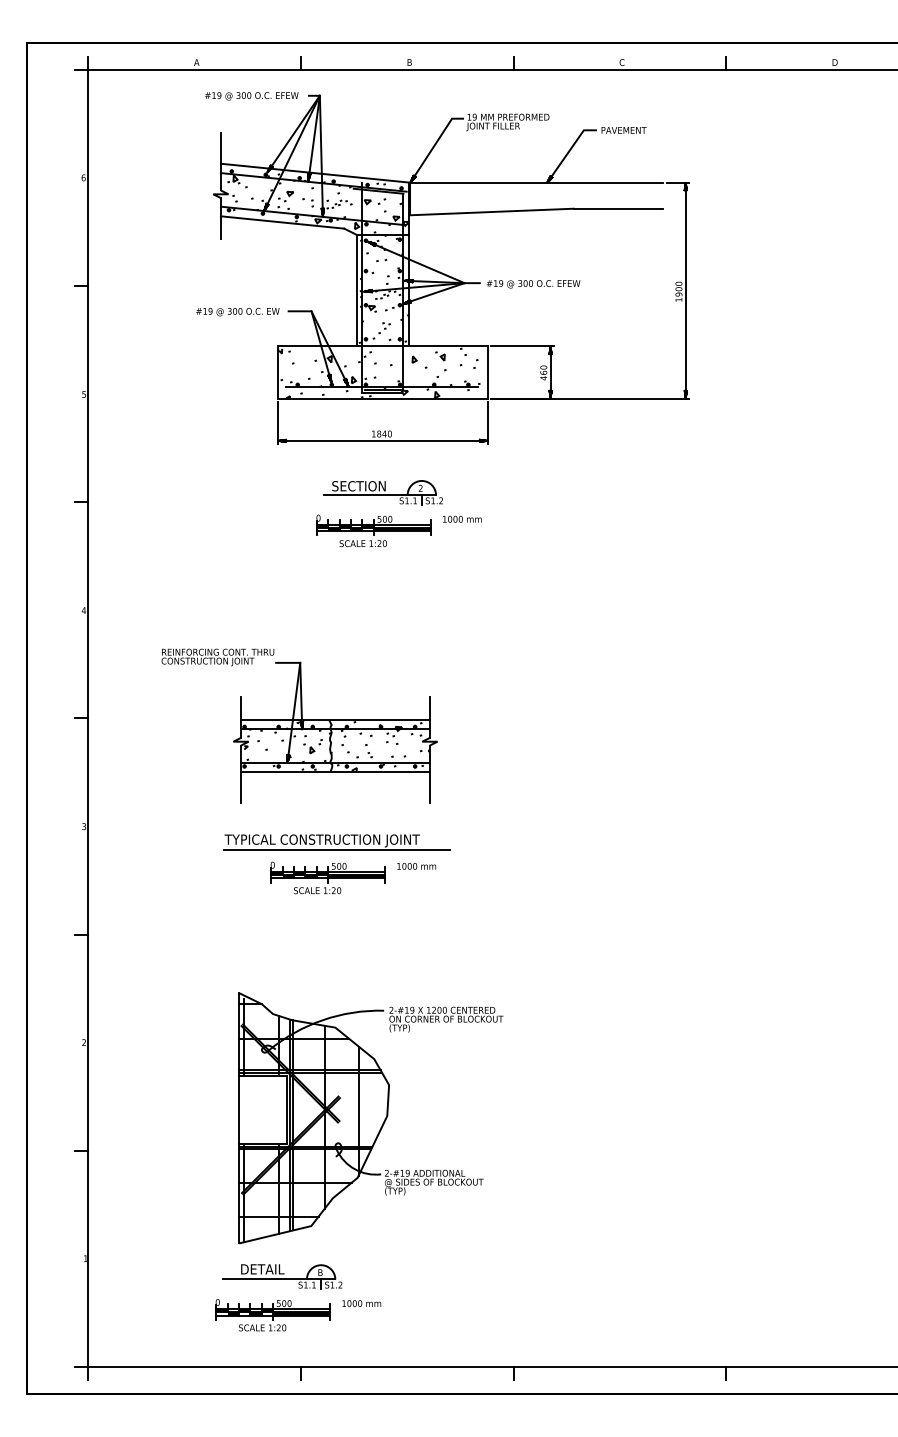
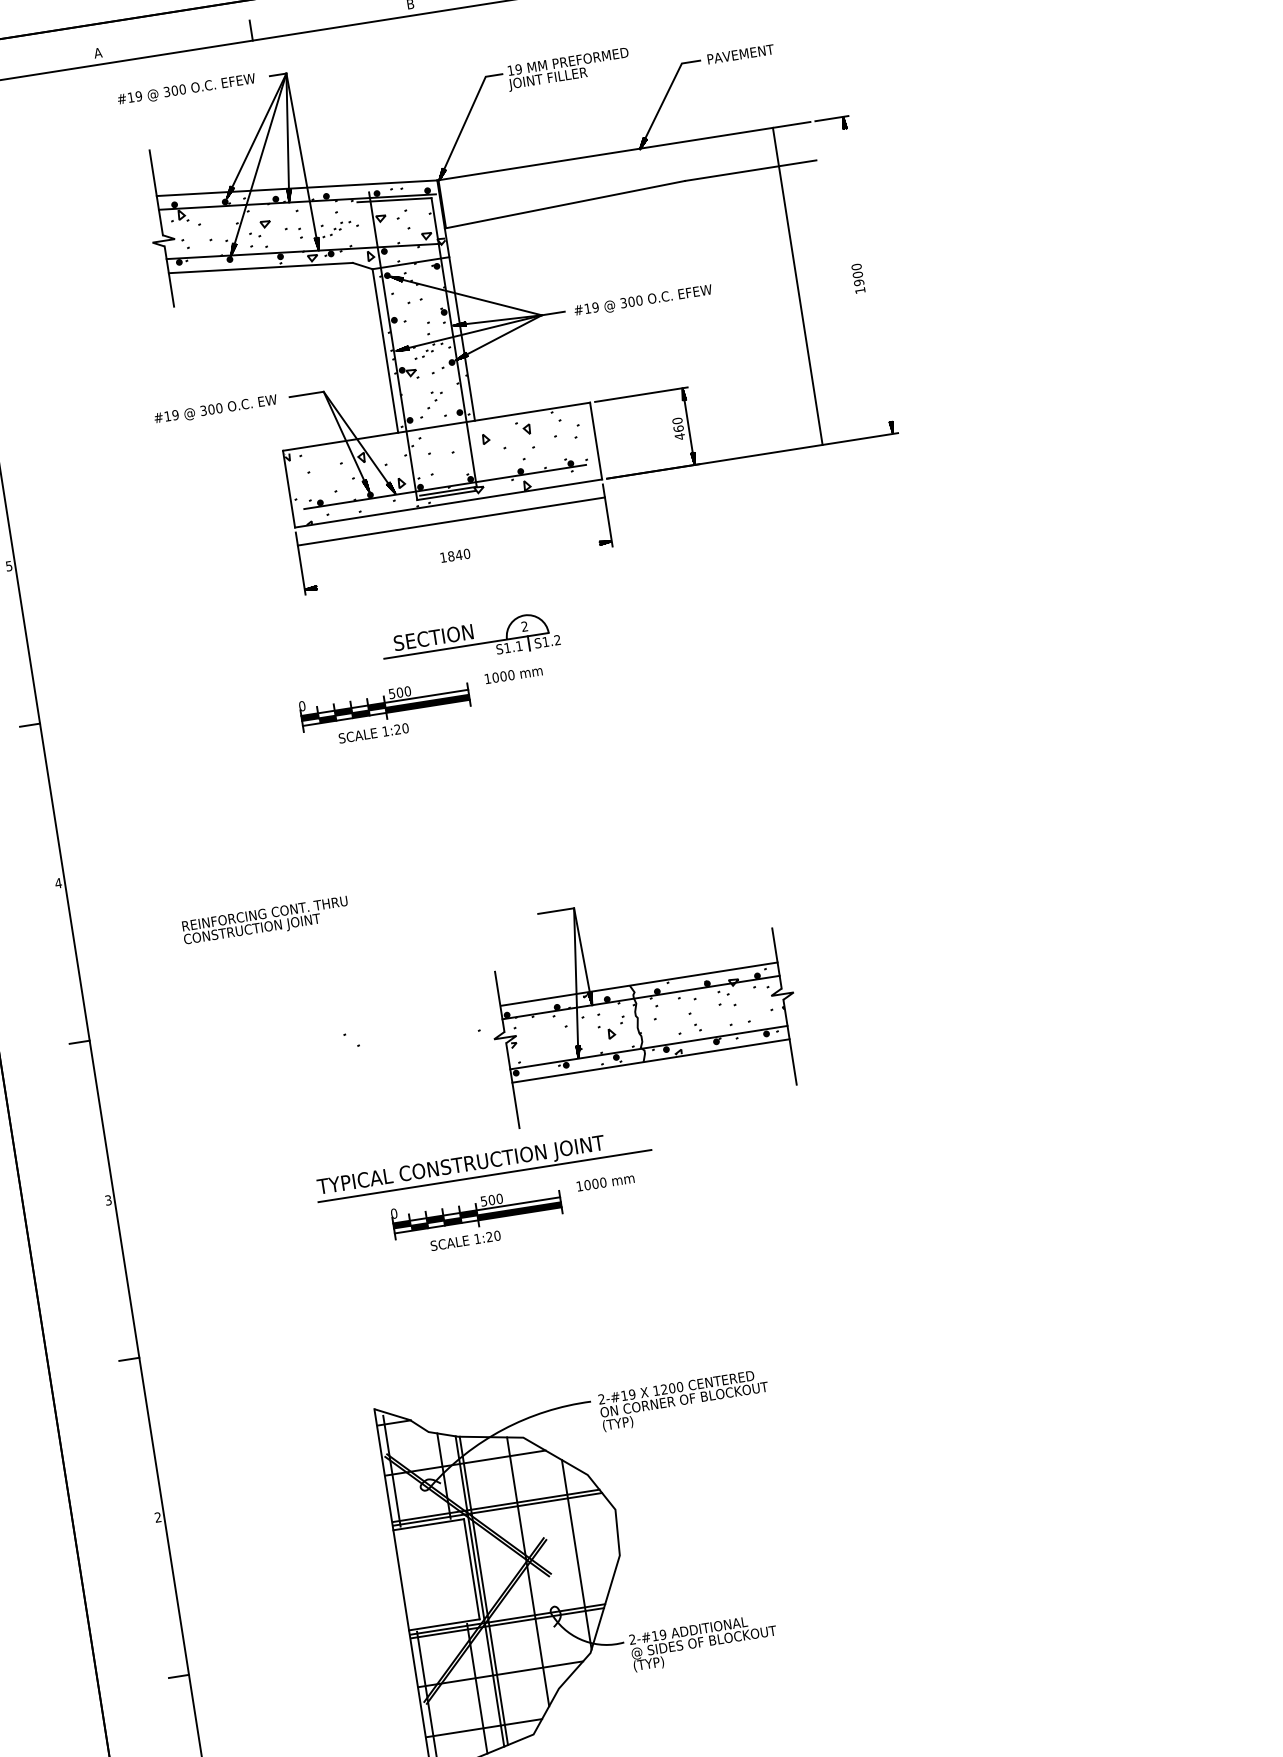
line: (685, 290) -> (797, 286), moved
line: (382, 440) -> (450, 521), moved
part: (398, 530) -> (422, 705), moved
part: (335, 732) -> (641, 1002), moved

